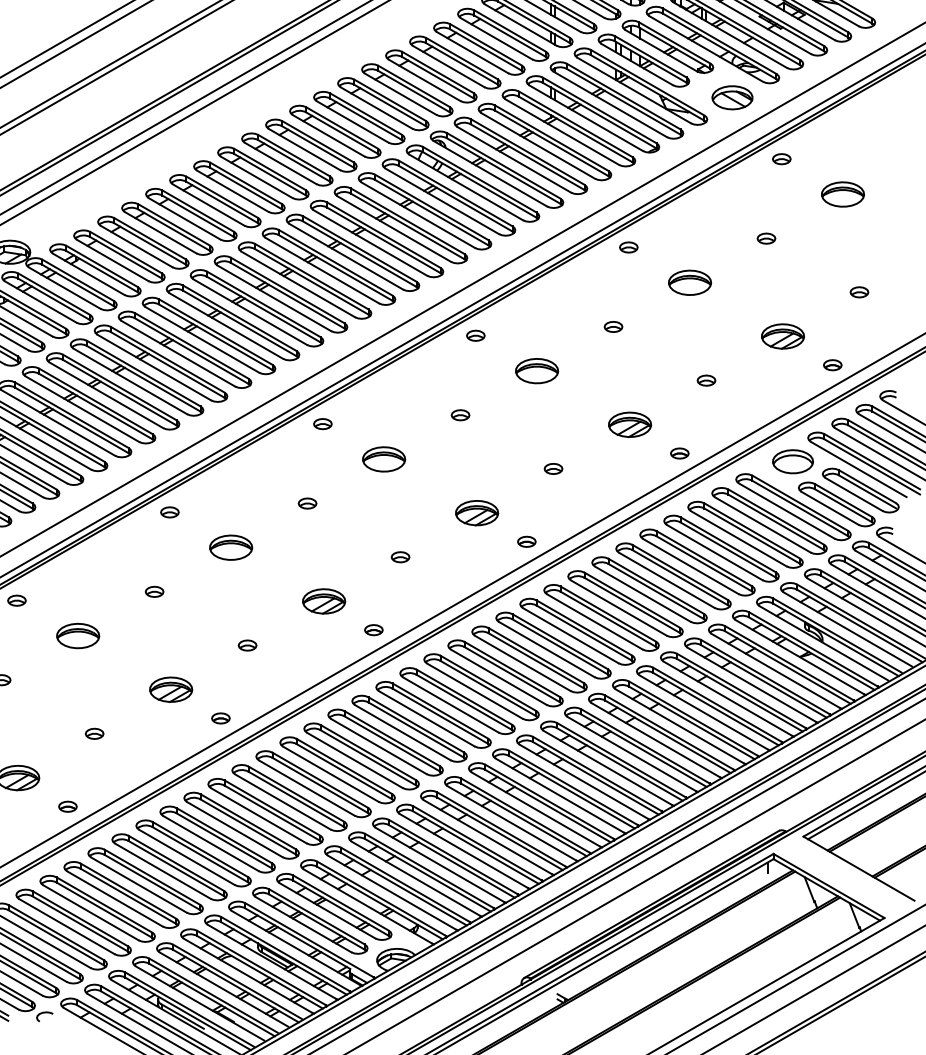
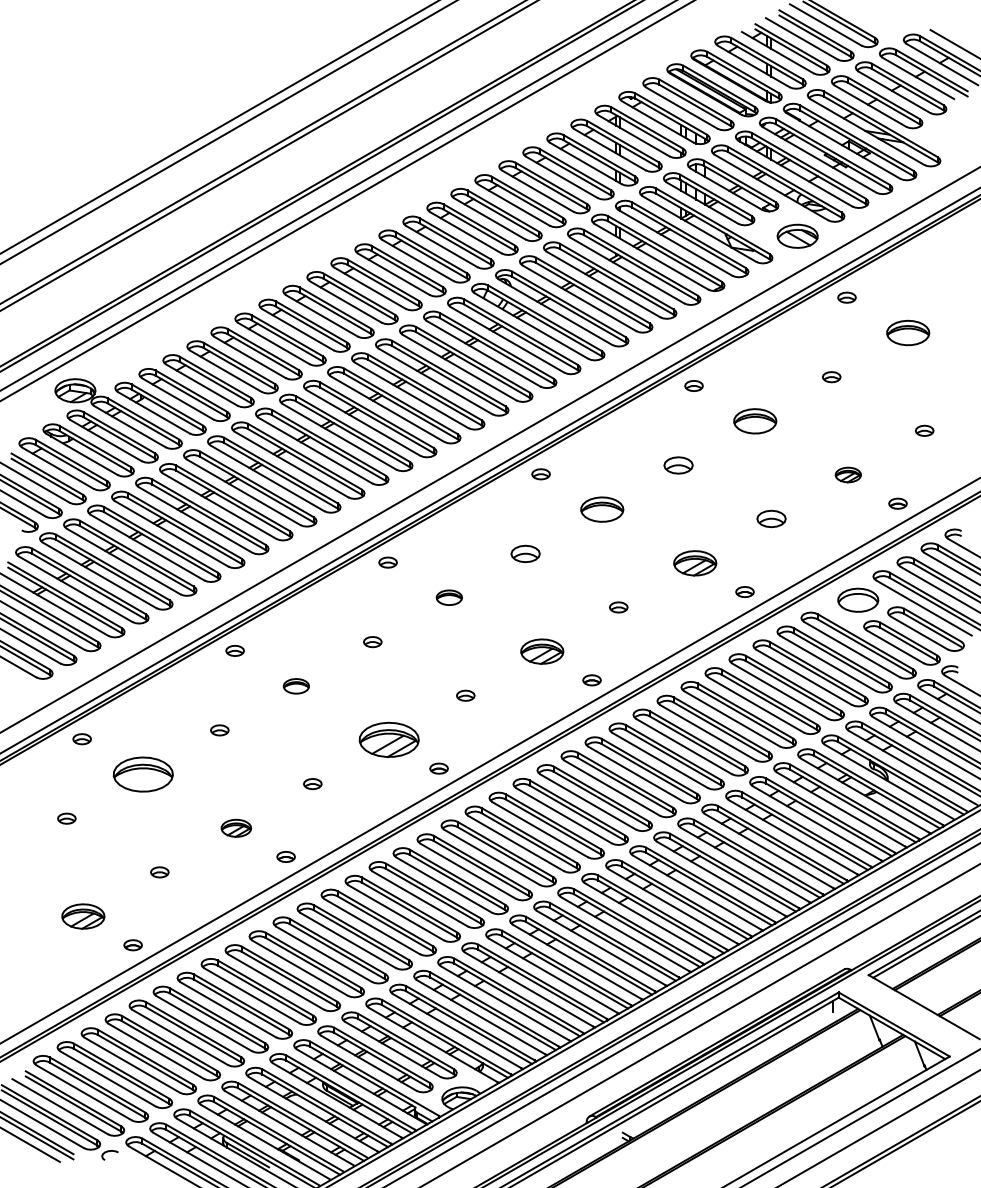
part: (613, 326) -> (678, 465), size x1.6
part: (783, 335) -> (848, 474), size x0.6
part: (706, 380) -> (771, 519), size x1.6
part: (460, 414) -> (525, 553), size x1.6
part: (384, 458) -> (449, 597), size x0.6
part: (231, 547) -> (296, 686), size x0.6
part: (324, 600) -> (389, 739), size x1.4
part: (78, 635) -> (143, 774), size x1.4
part: (171, 689) -> (236, 828), size x0.7

